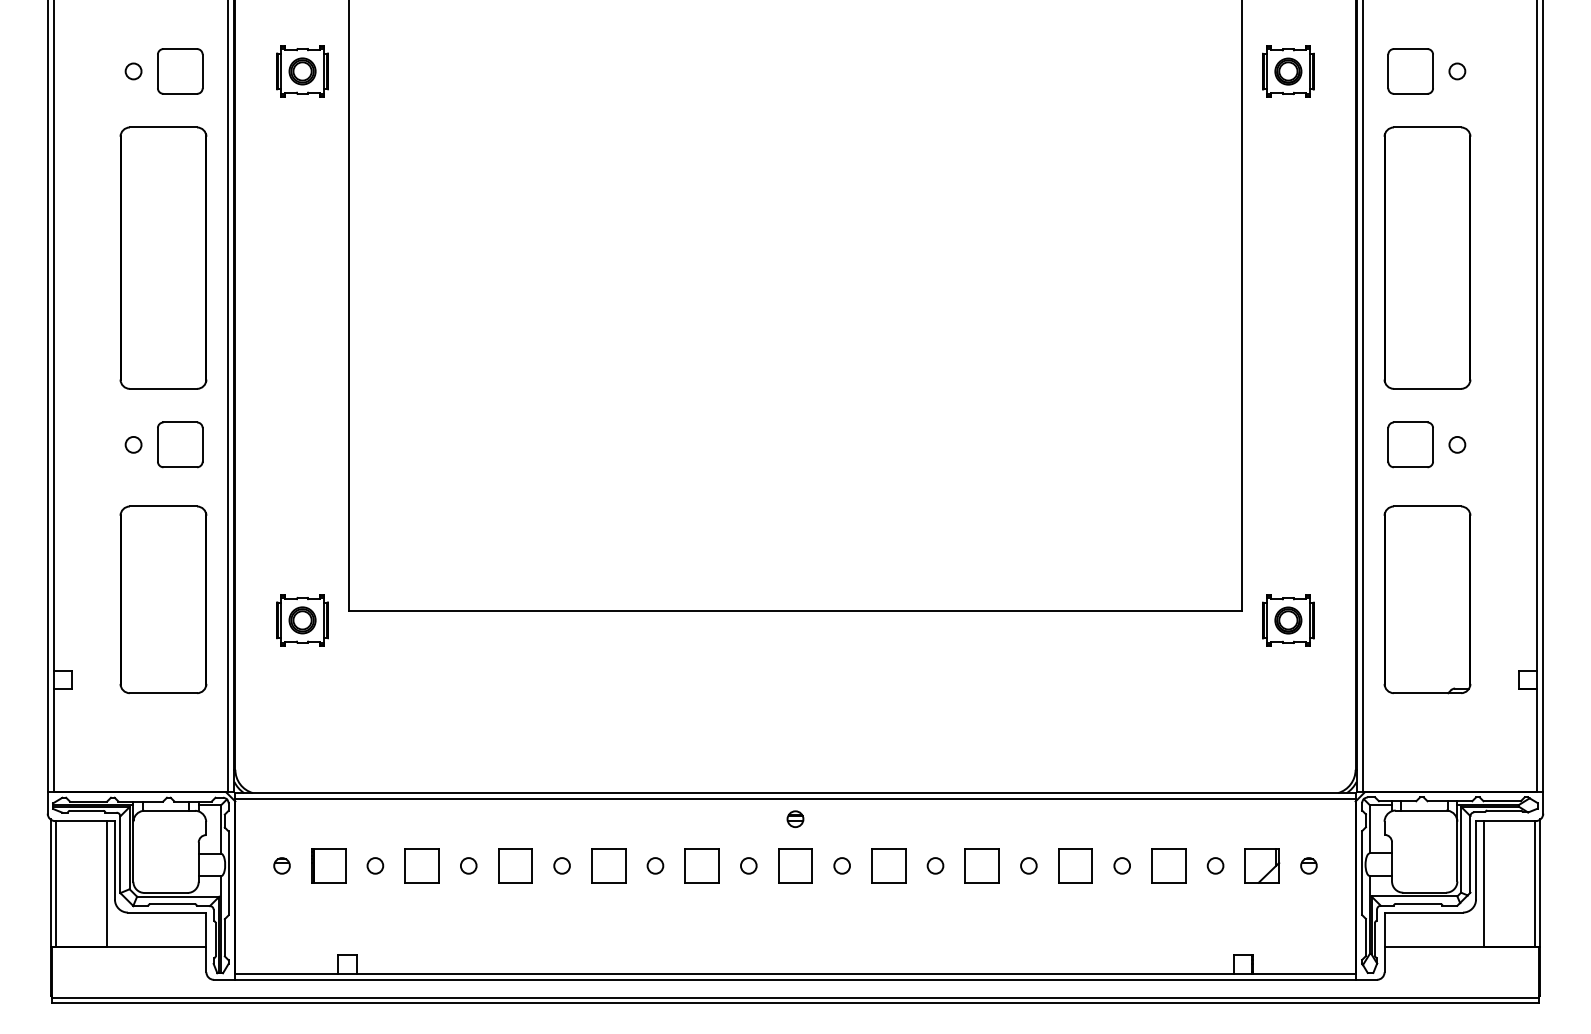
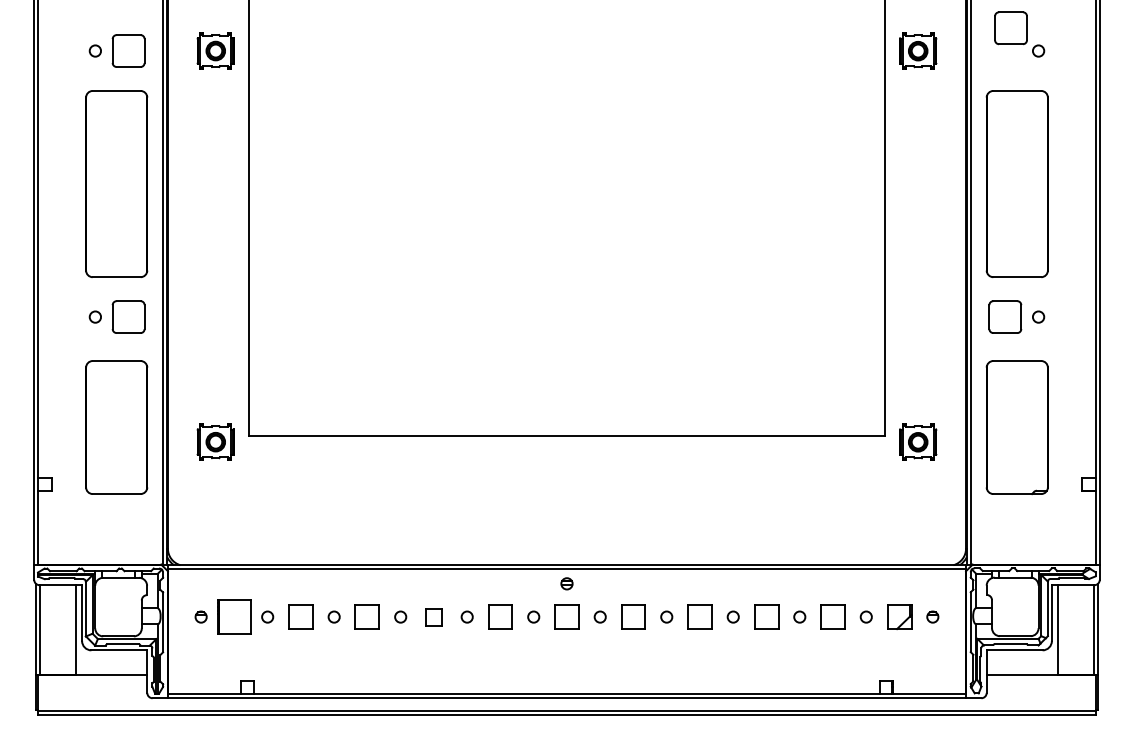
part: (1410, 71) -> (1010, 28), moved
part: (328, 865) -> (234, 616), size x1.4
part: (608, 865) -> (433, 616), size x0.7

